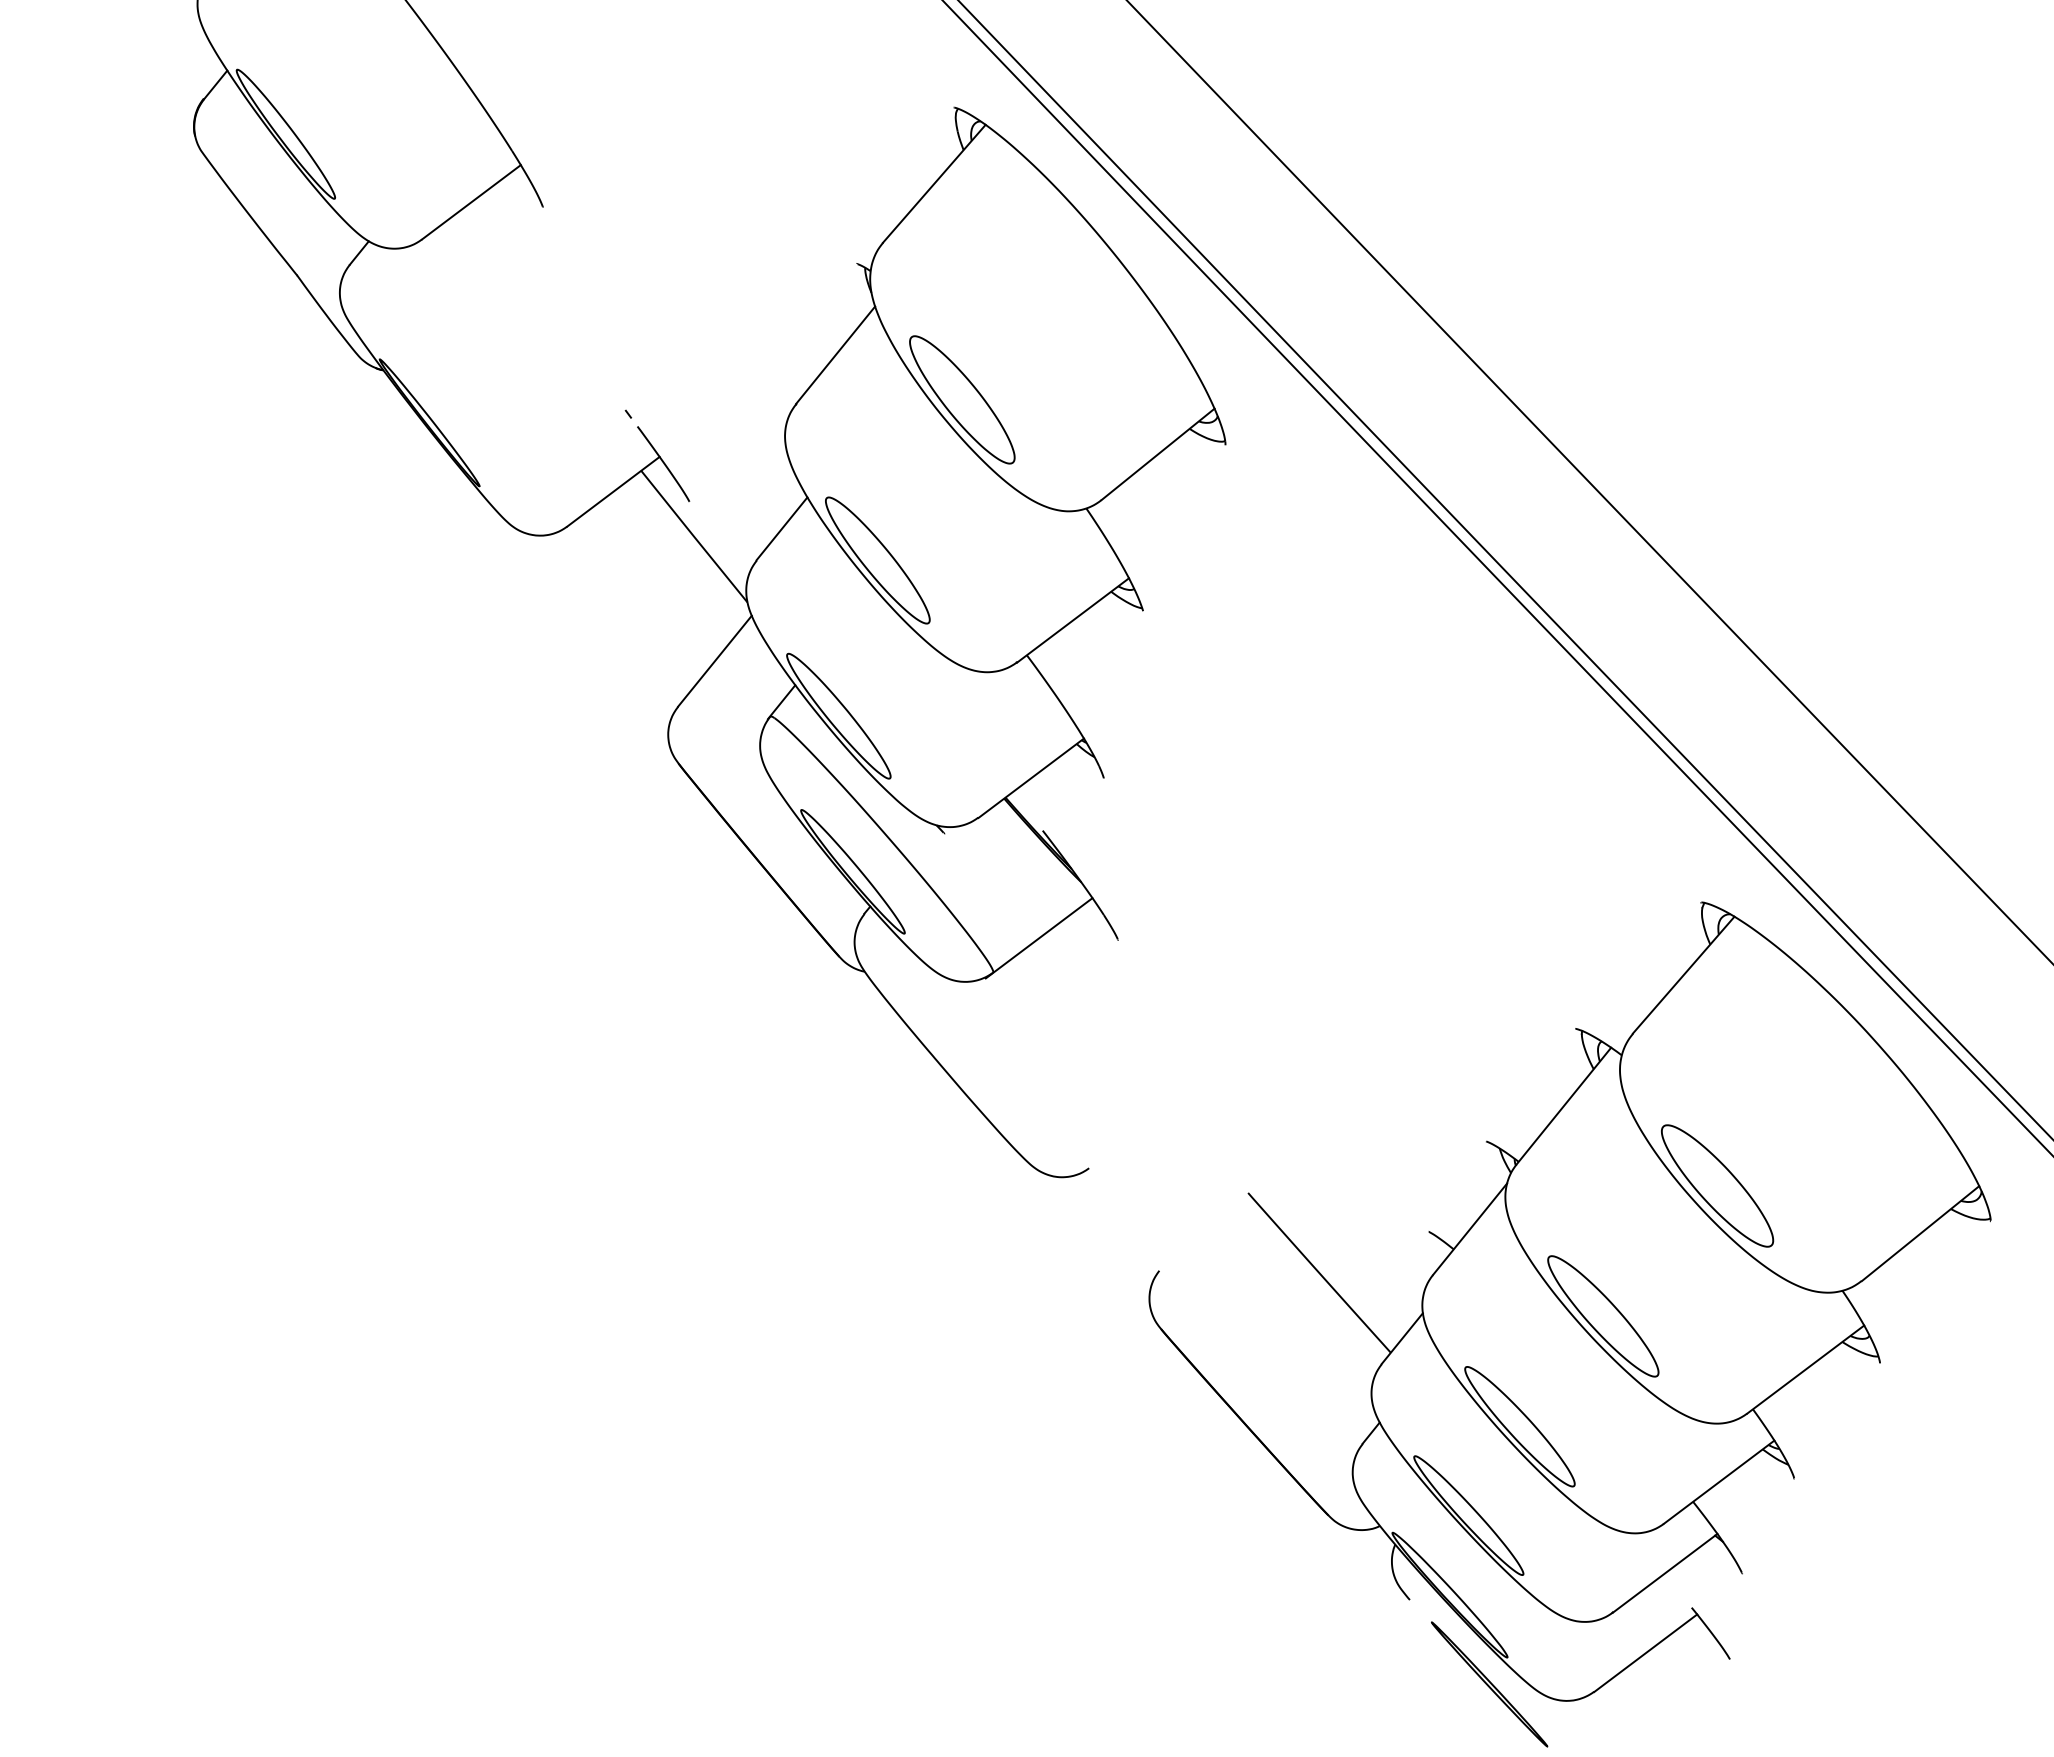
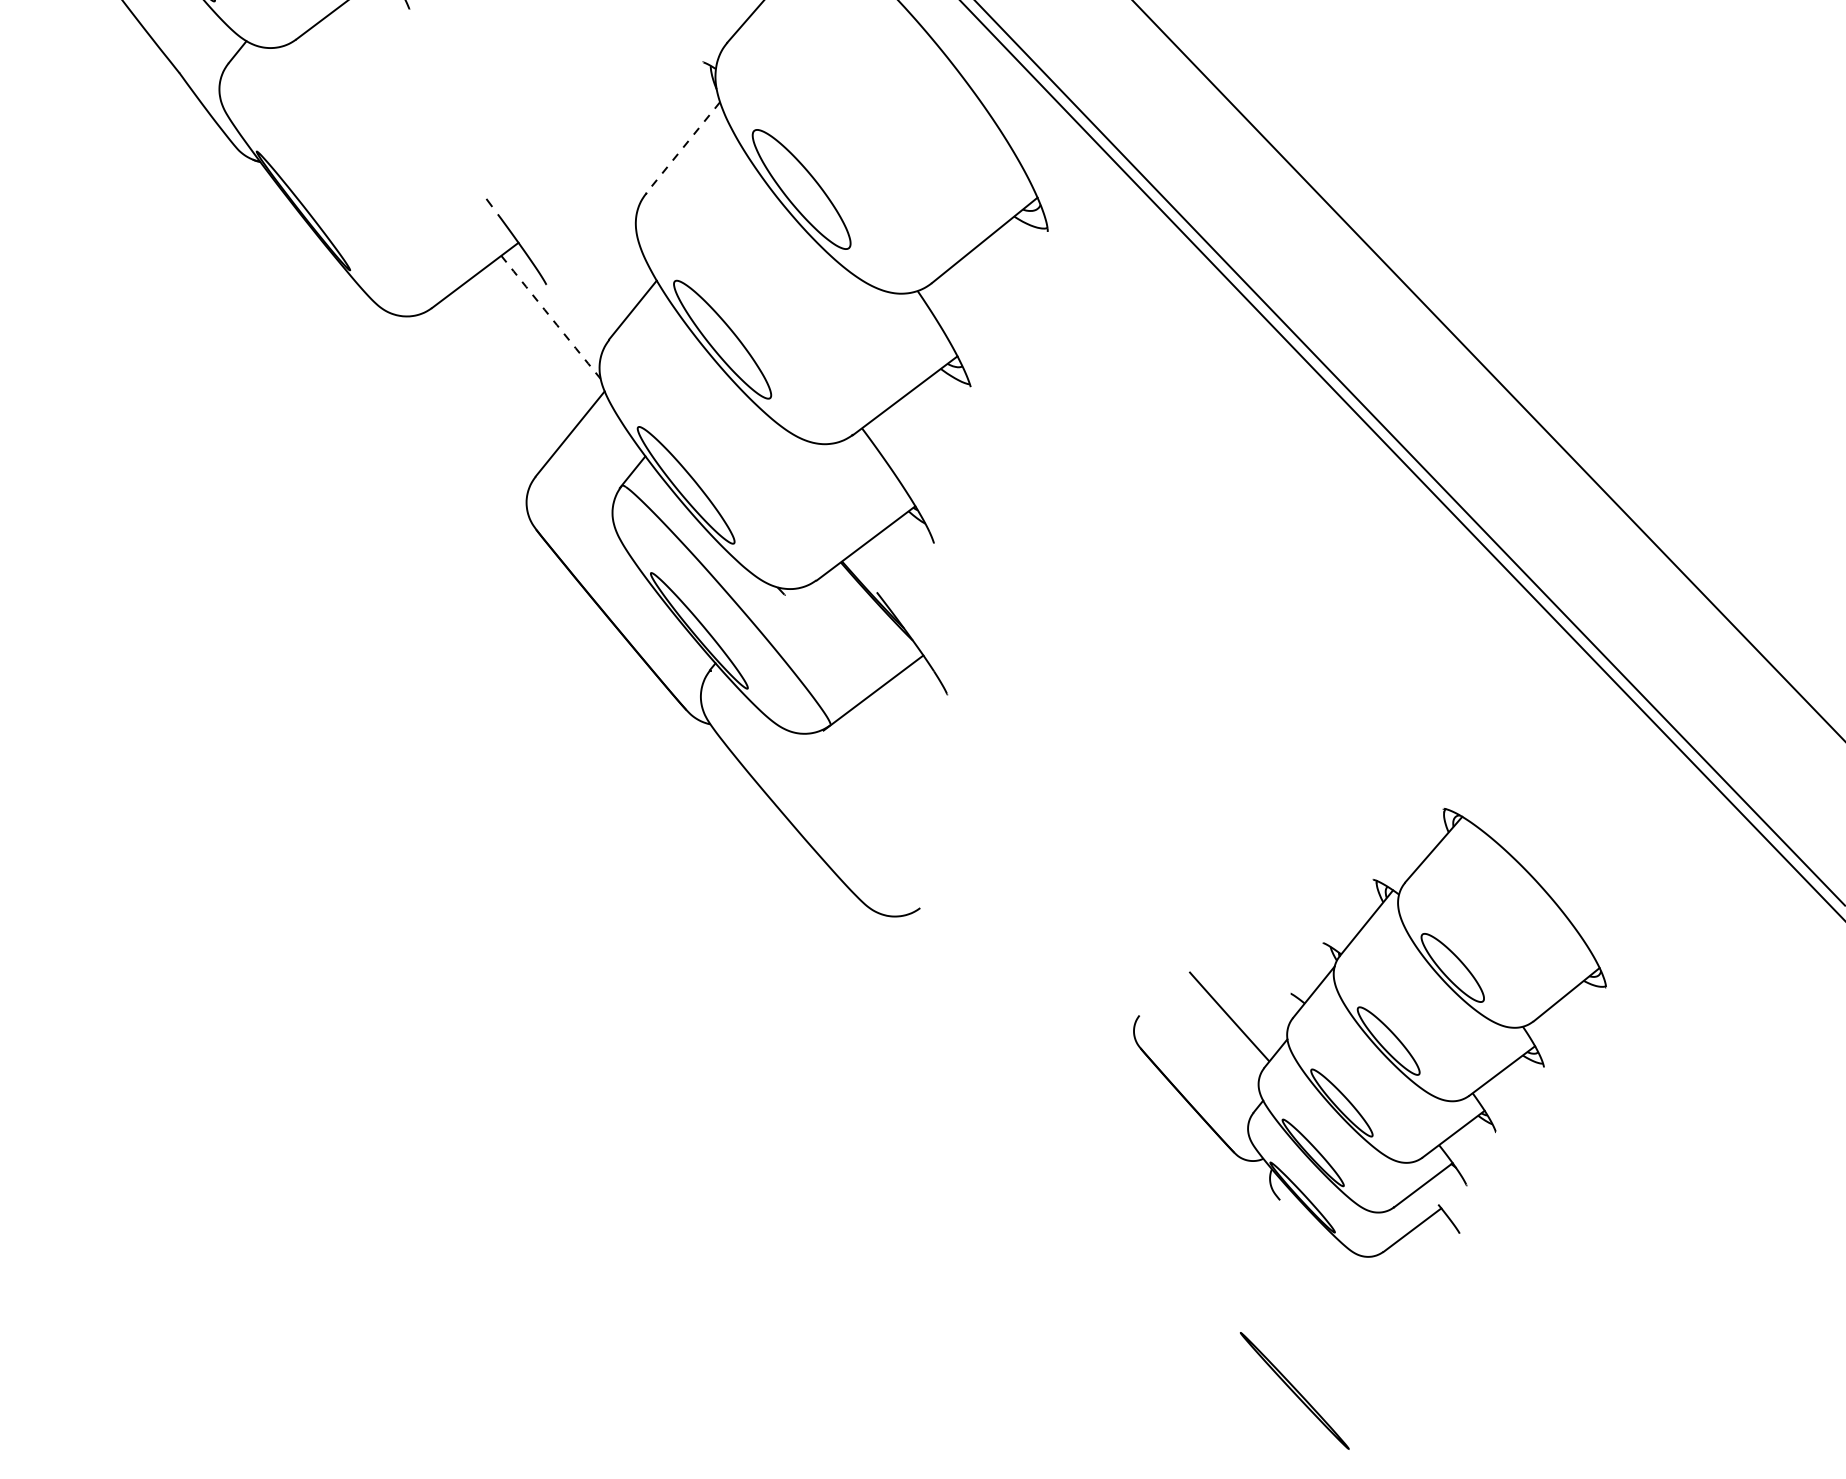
line: (835, 355) -> (683, 147), solid -> dashed
arc: (694, 536) -> (551, 317), solid -> dashed
part: (1569, 1301) -> (1369, 1032), size x0.6

